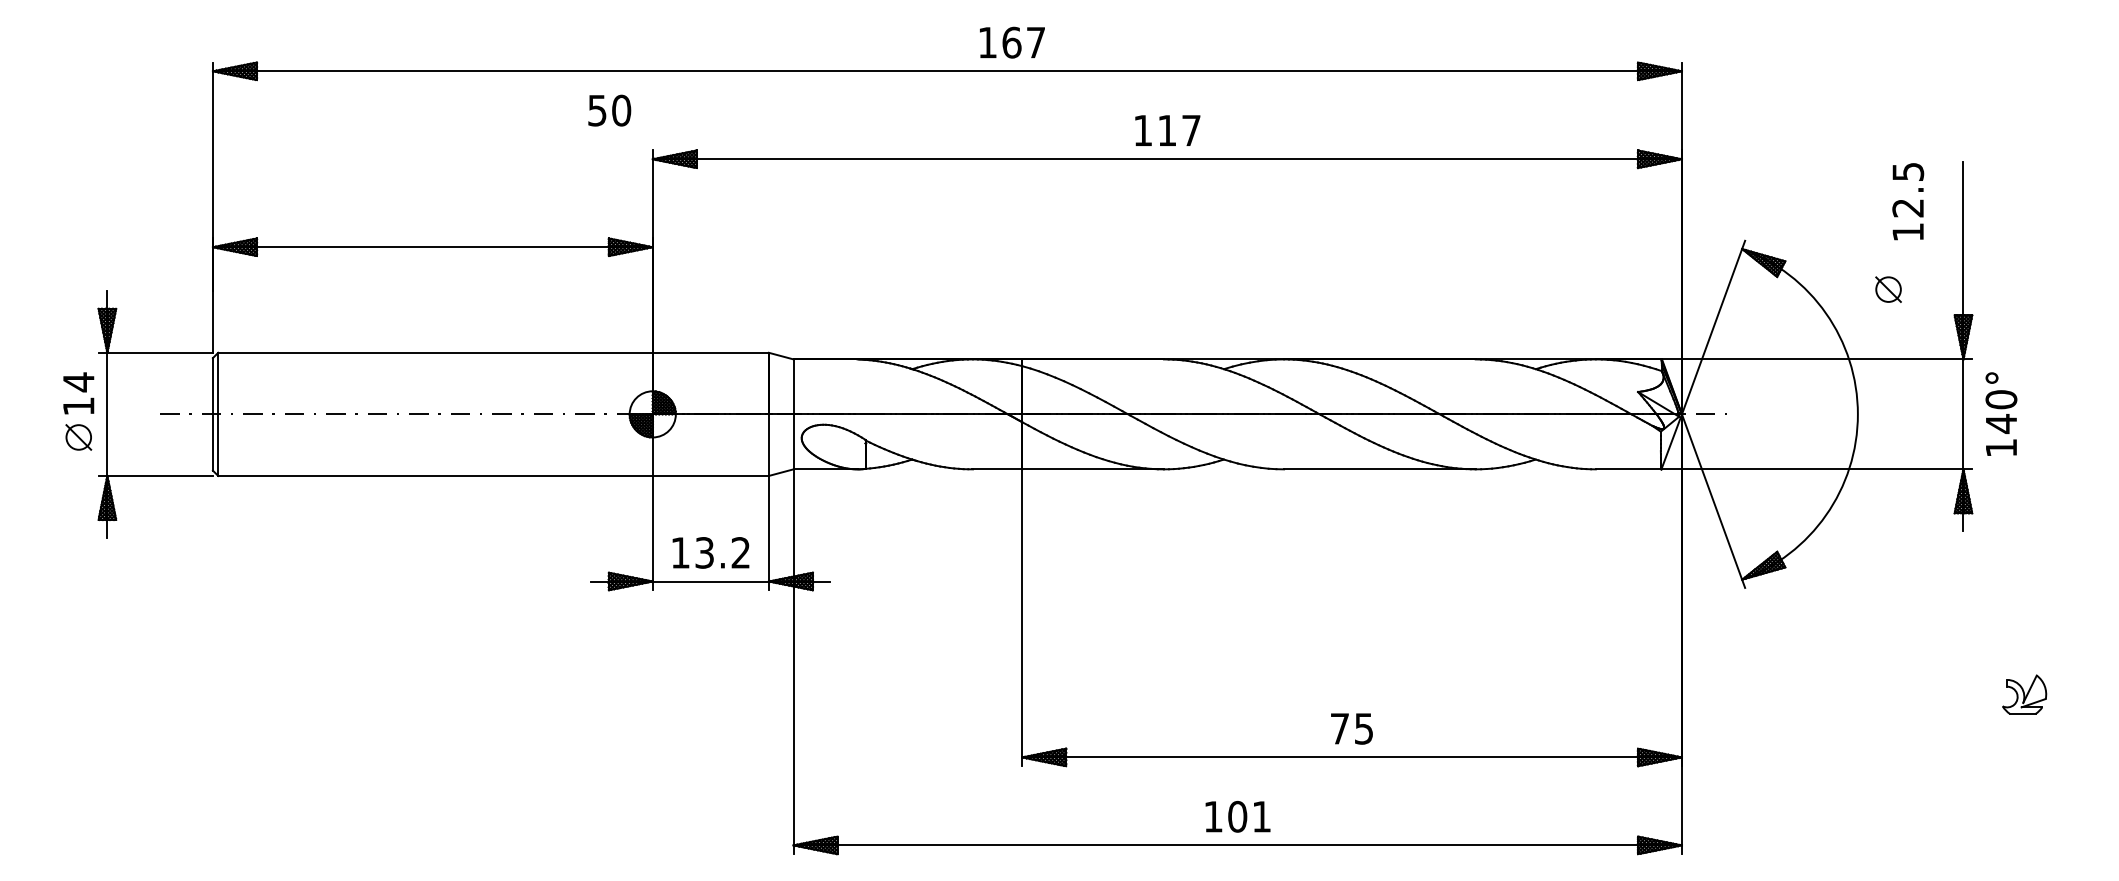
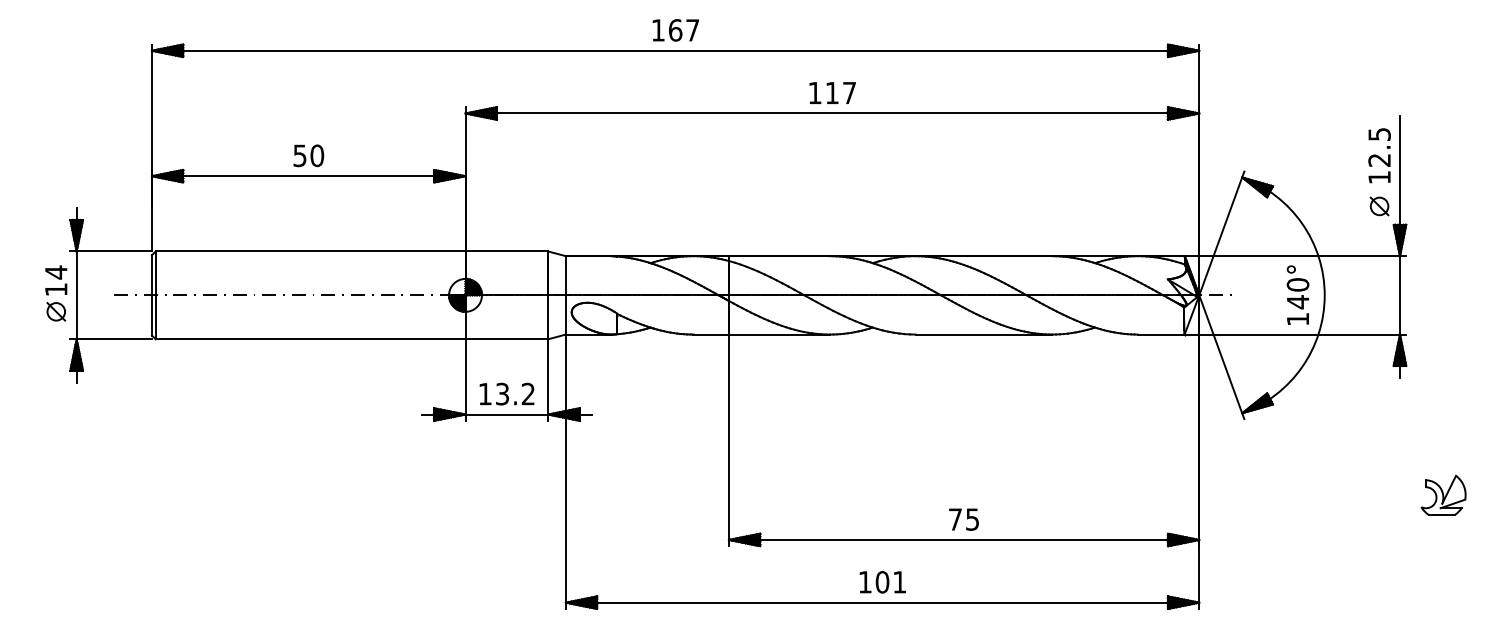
text: (1011, 42) -> (675, 30), moved
text: (609, 110) -> (308, 155), moved
text: (1908, 201) -> (1379, 155), moved
part: (1888, 289) -> (1379, 206), moved
text: (2000, 413) -> (1297, 294), moved
part: (2024, 693) -> (1443, 494), size x1.43

